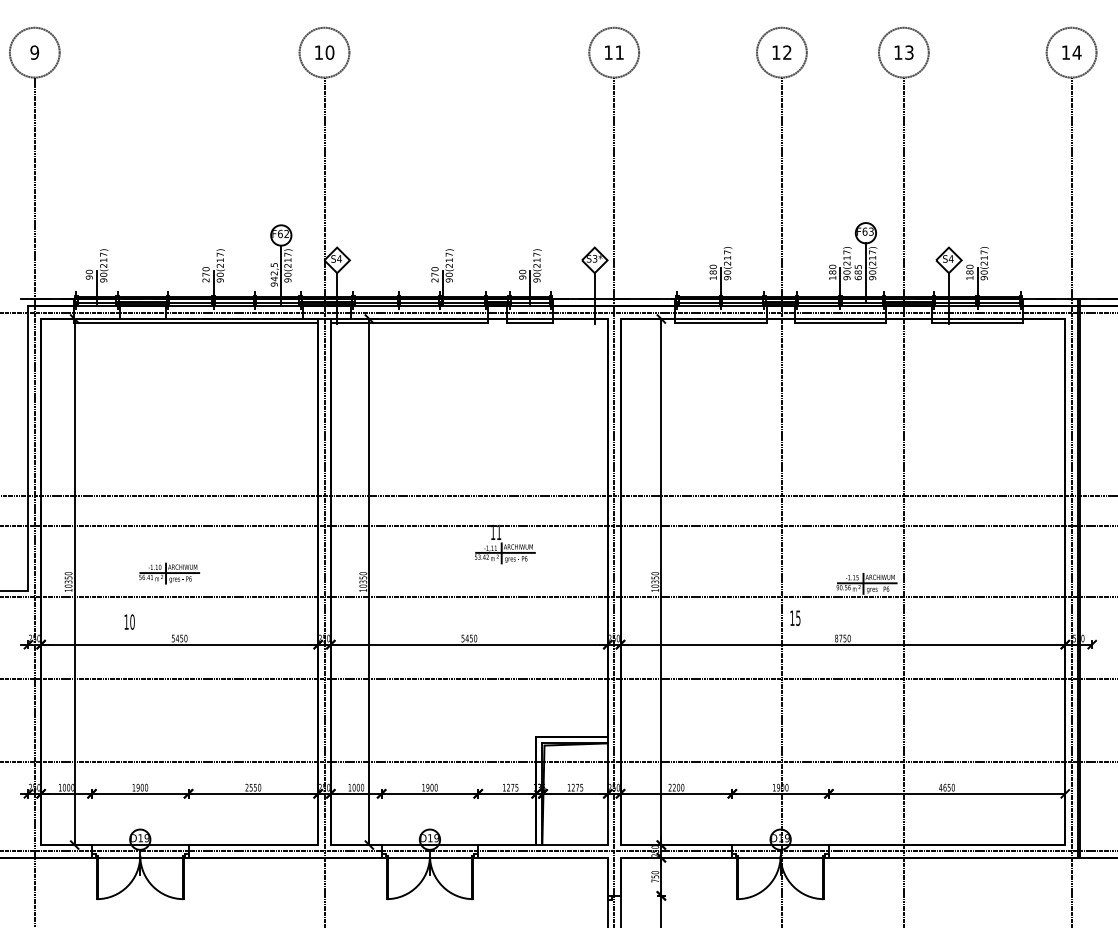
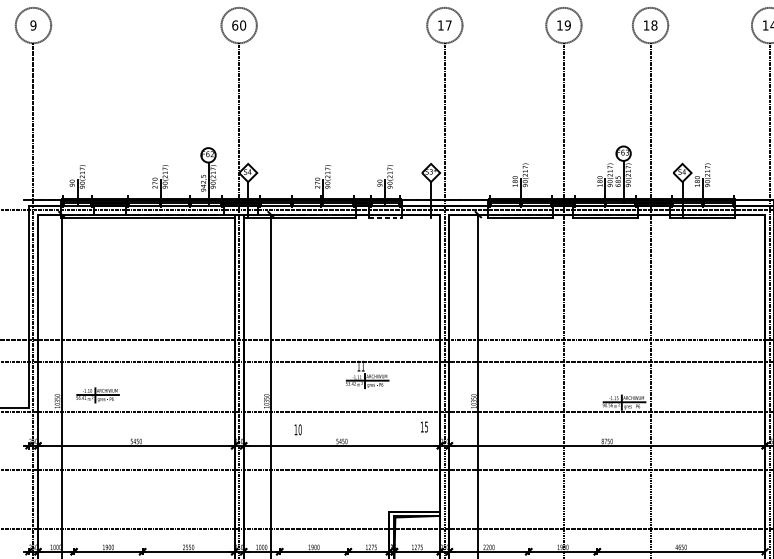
text: (318, 52) -> (234, 25), 10 -> 60
text: (619, 52) -> (448, 25), 11 -> 17
text: (787, 52) -> (567, 25), 12 -> 19
text: (909, 52) -> (654, 25), 13 -> 18
line: (530, 323) -> (385, 217), solid -> dashed
part: (169, 573) -> (97, 395), moved
text: (795, 617) -> (424, 426), moved
text: (129, 621) -> (298, 429), moved

